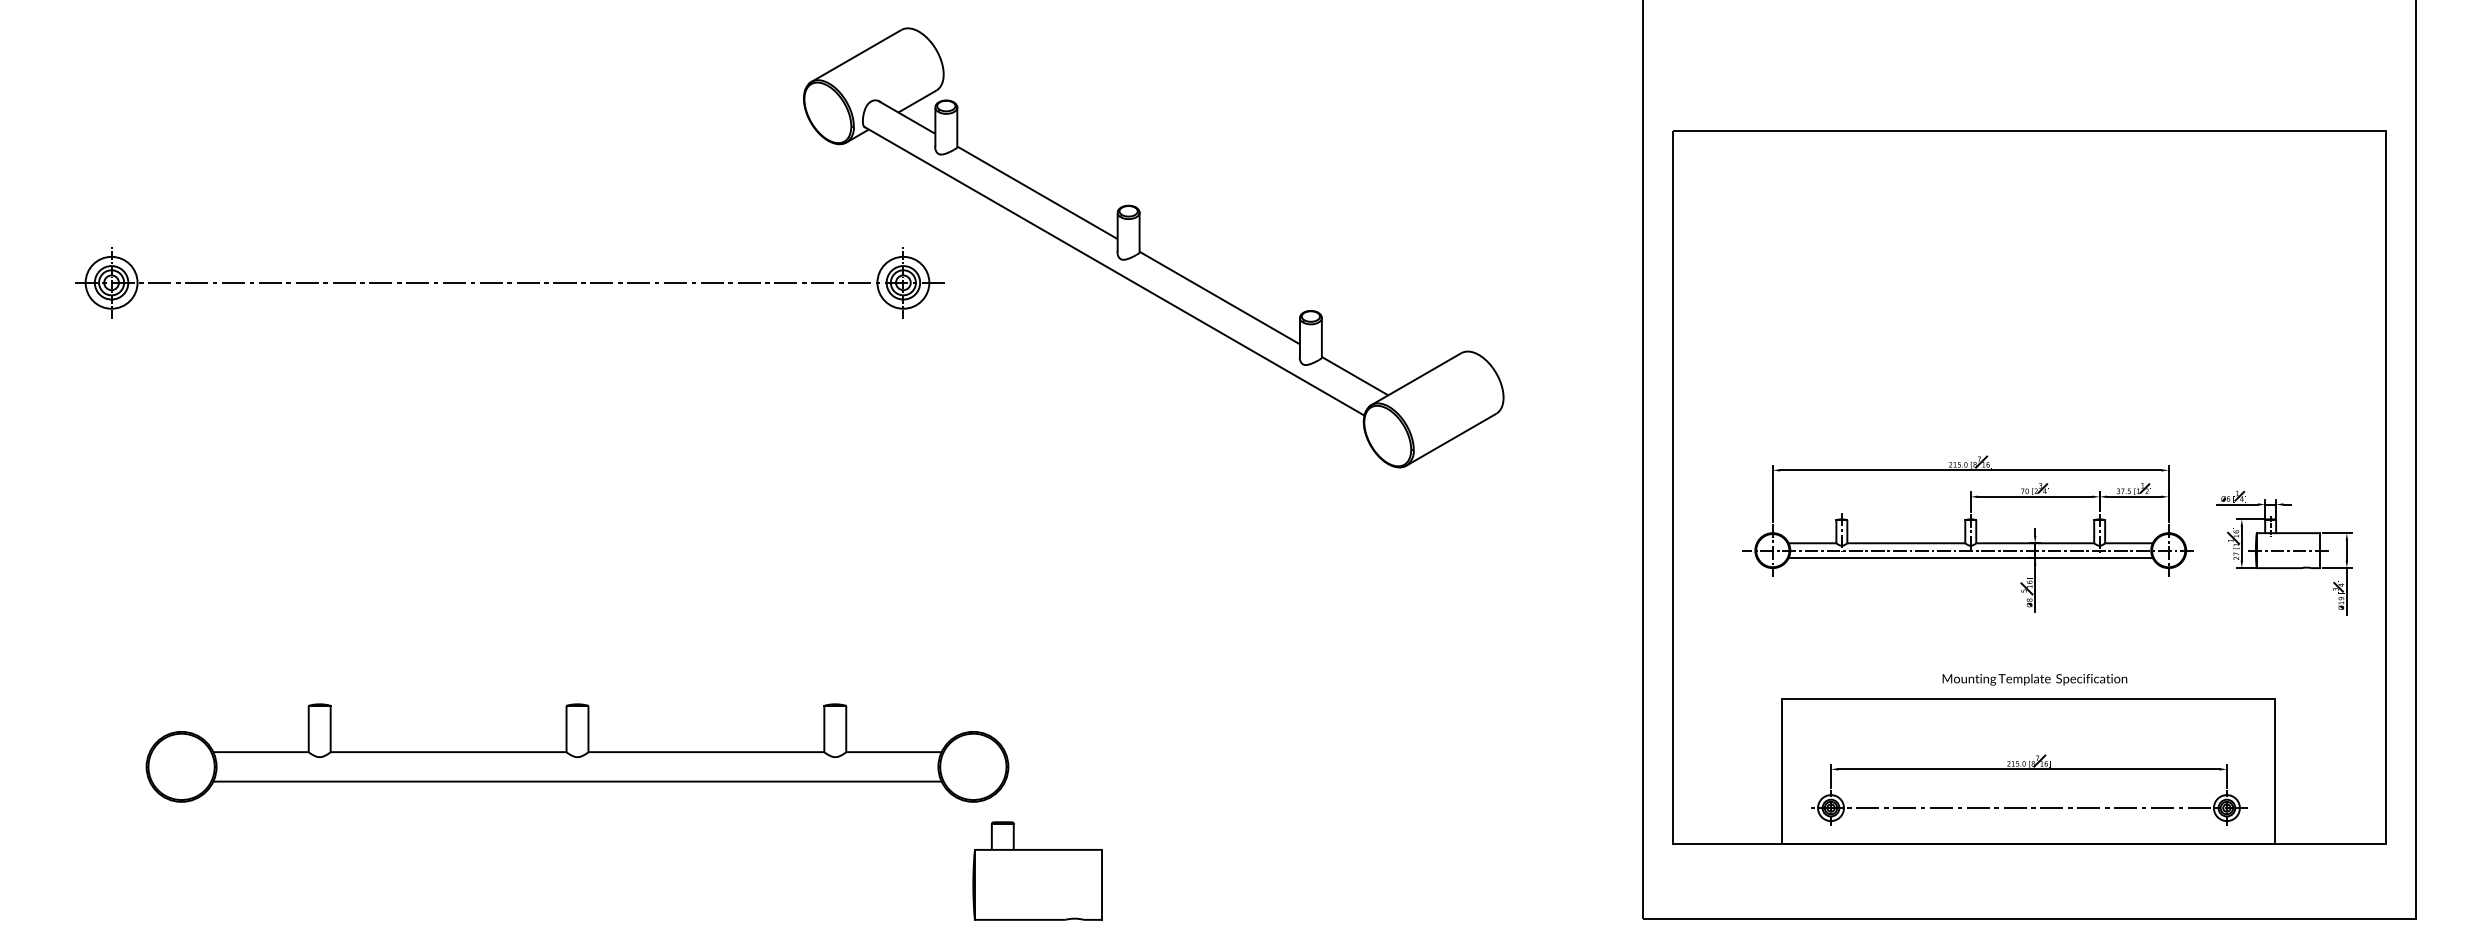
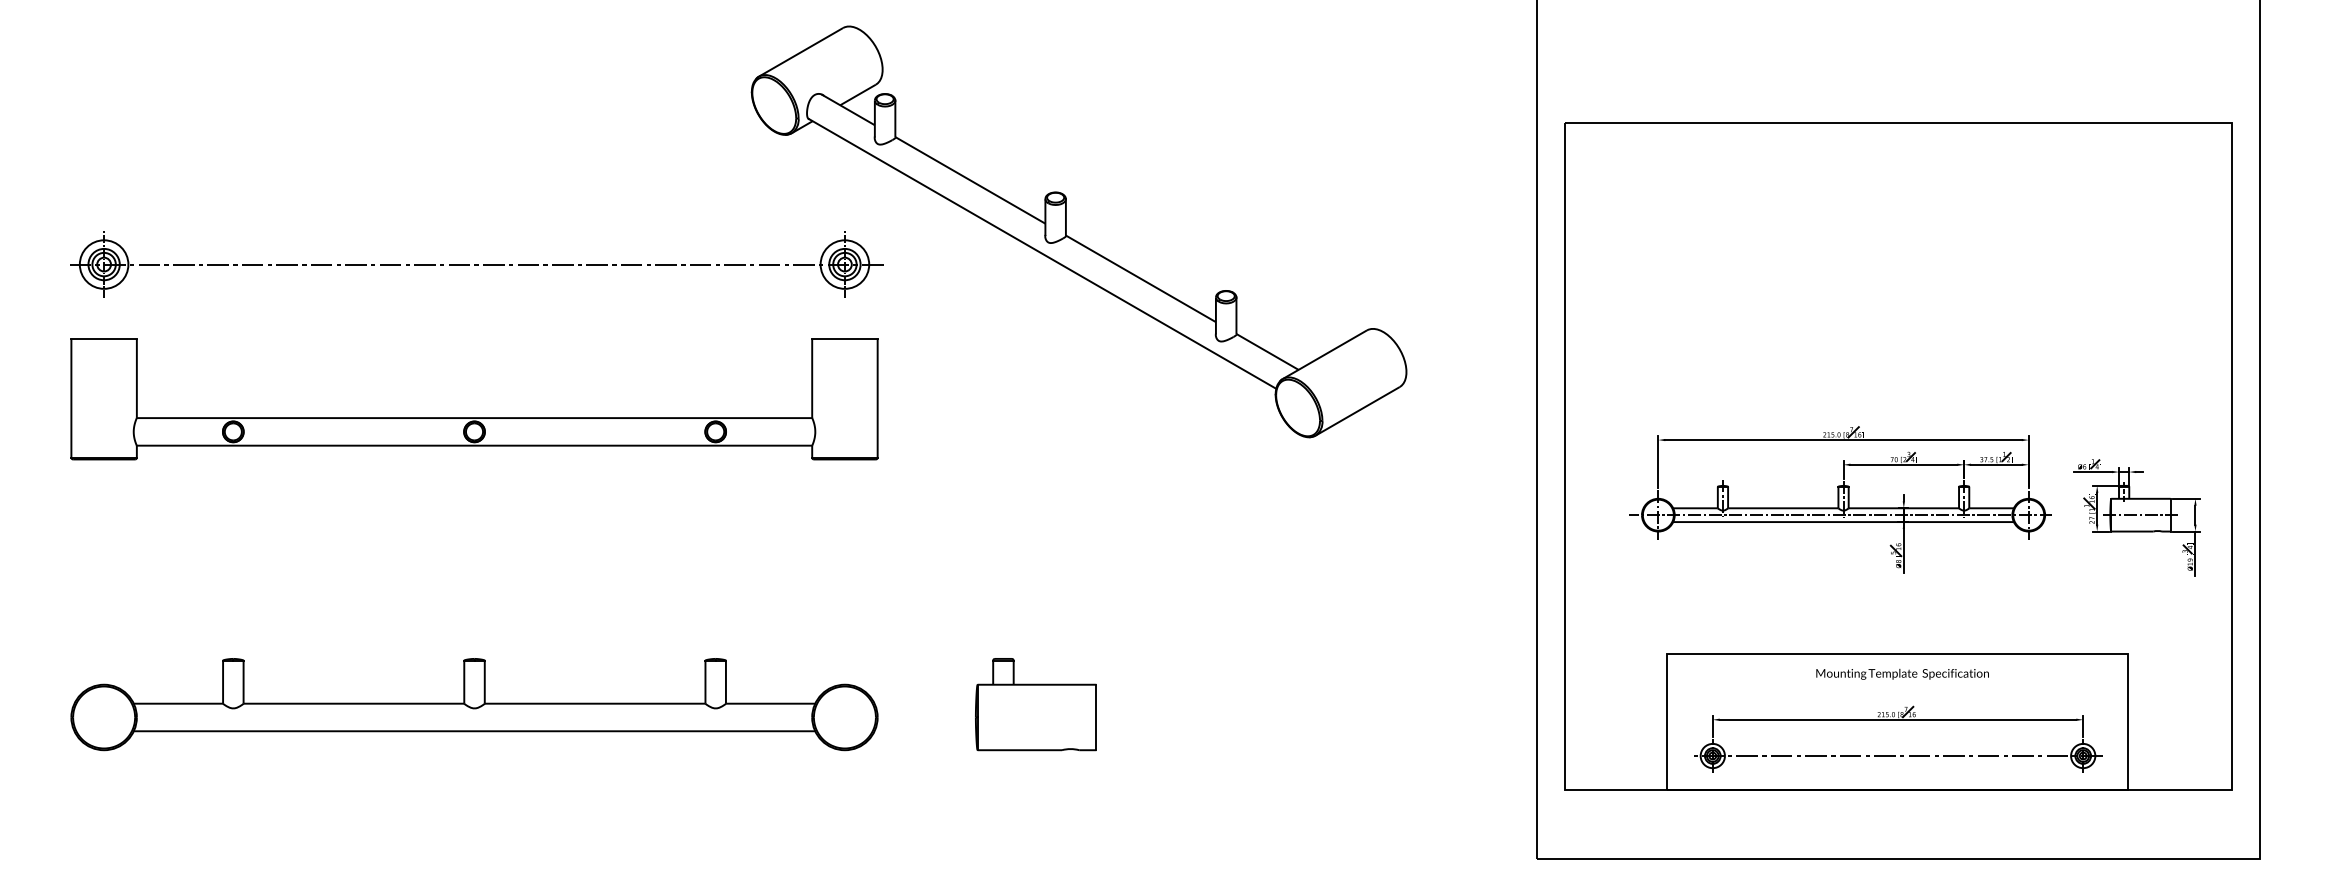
part: (507, 446) -> (474, 417), added
text: (2034, 679) -> (1902, 674), moved
part: (577, 752) -> (474, 704), moved
part: (1037, 870) -> (1035, 704), moved

